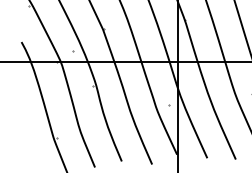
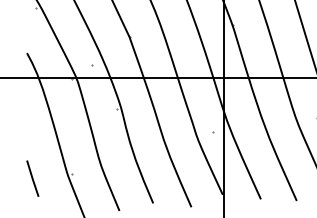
line: (26, 141) -> (33, 178), added

